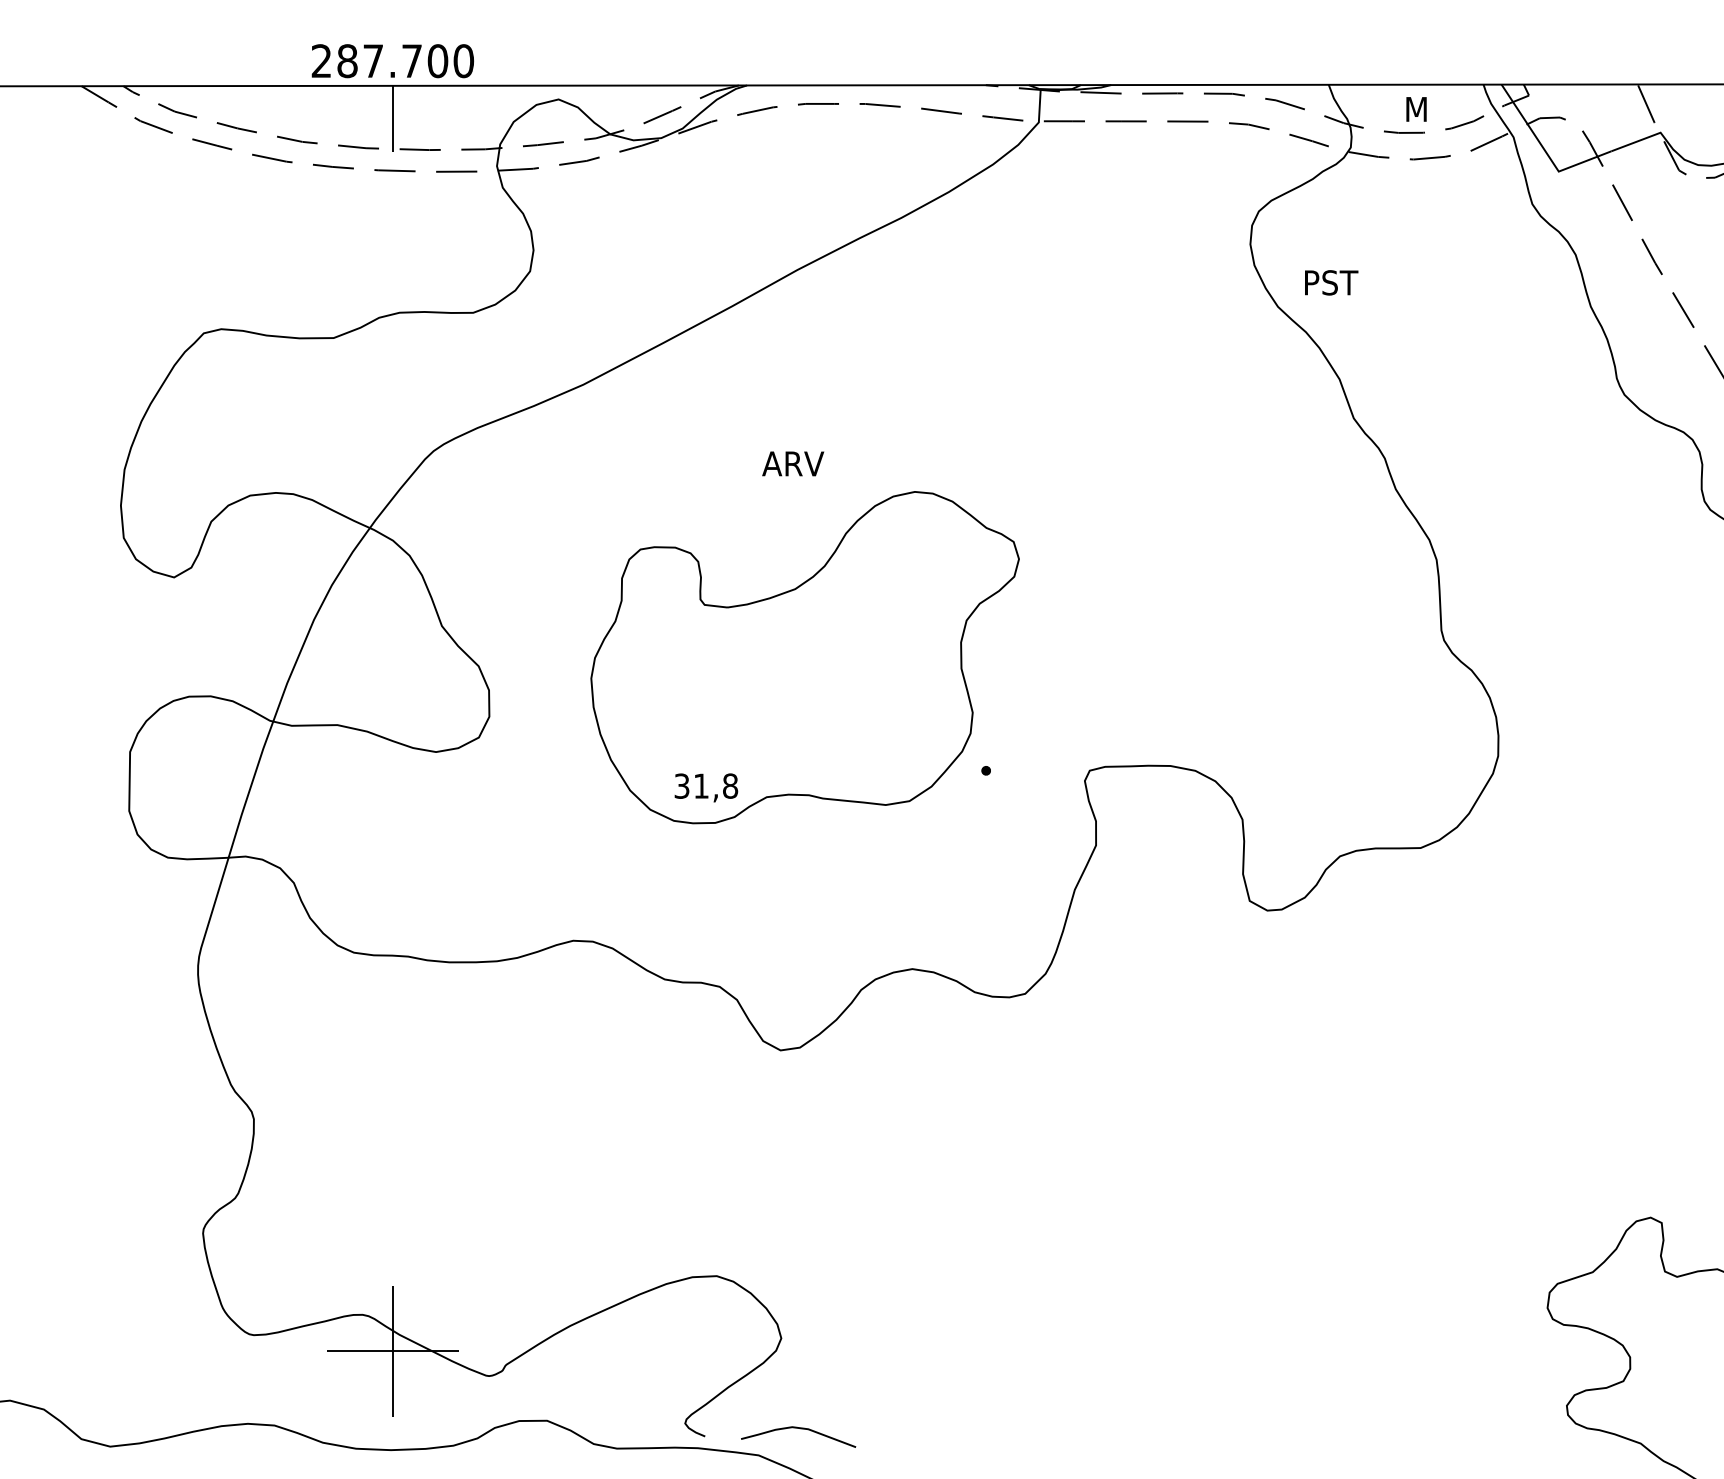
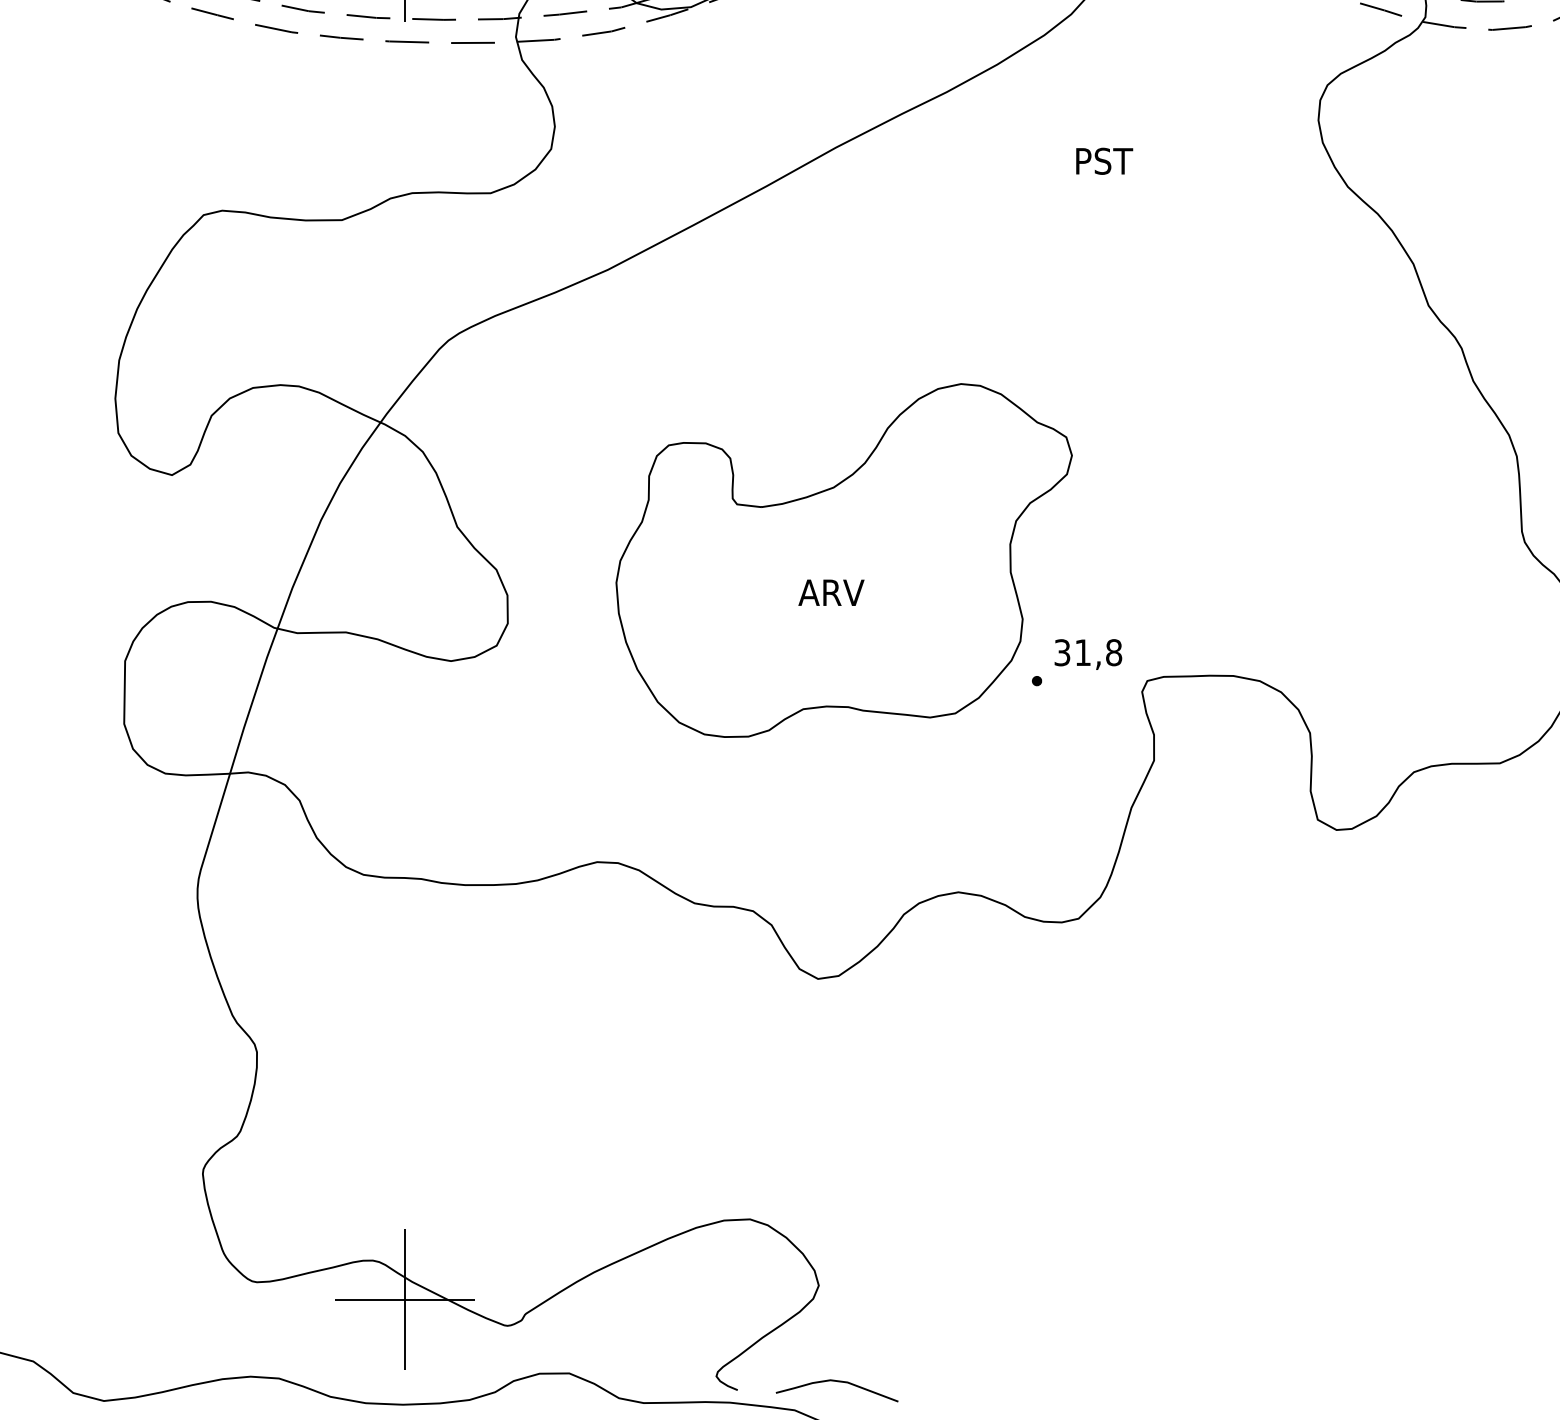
text: (1331, 282) -> (1104, 160), moved
text: (793, 463) -> (831, 592), moved
text: (706, 787) -> (1088, 654), moved

